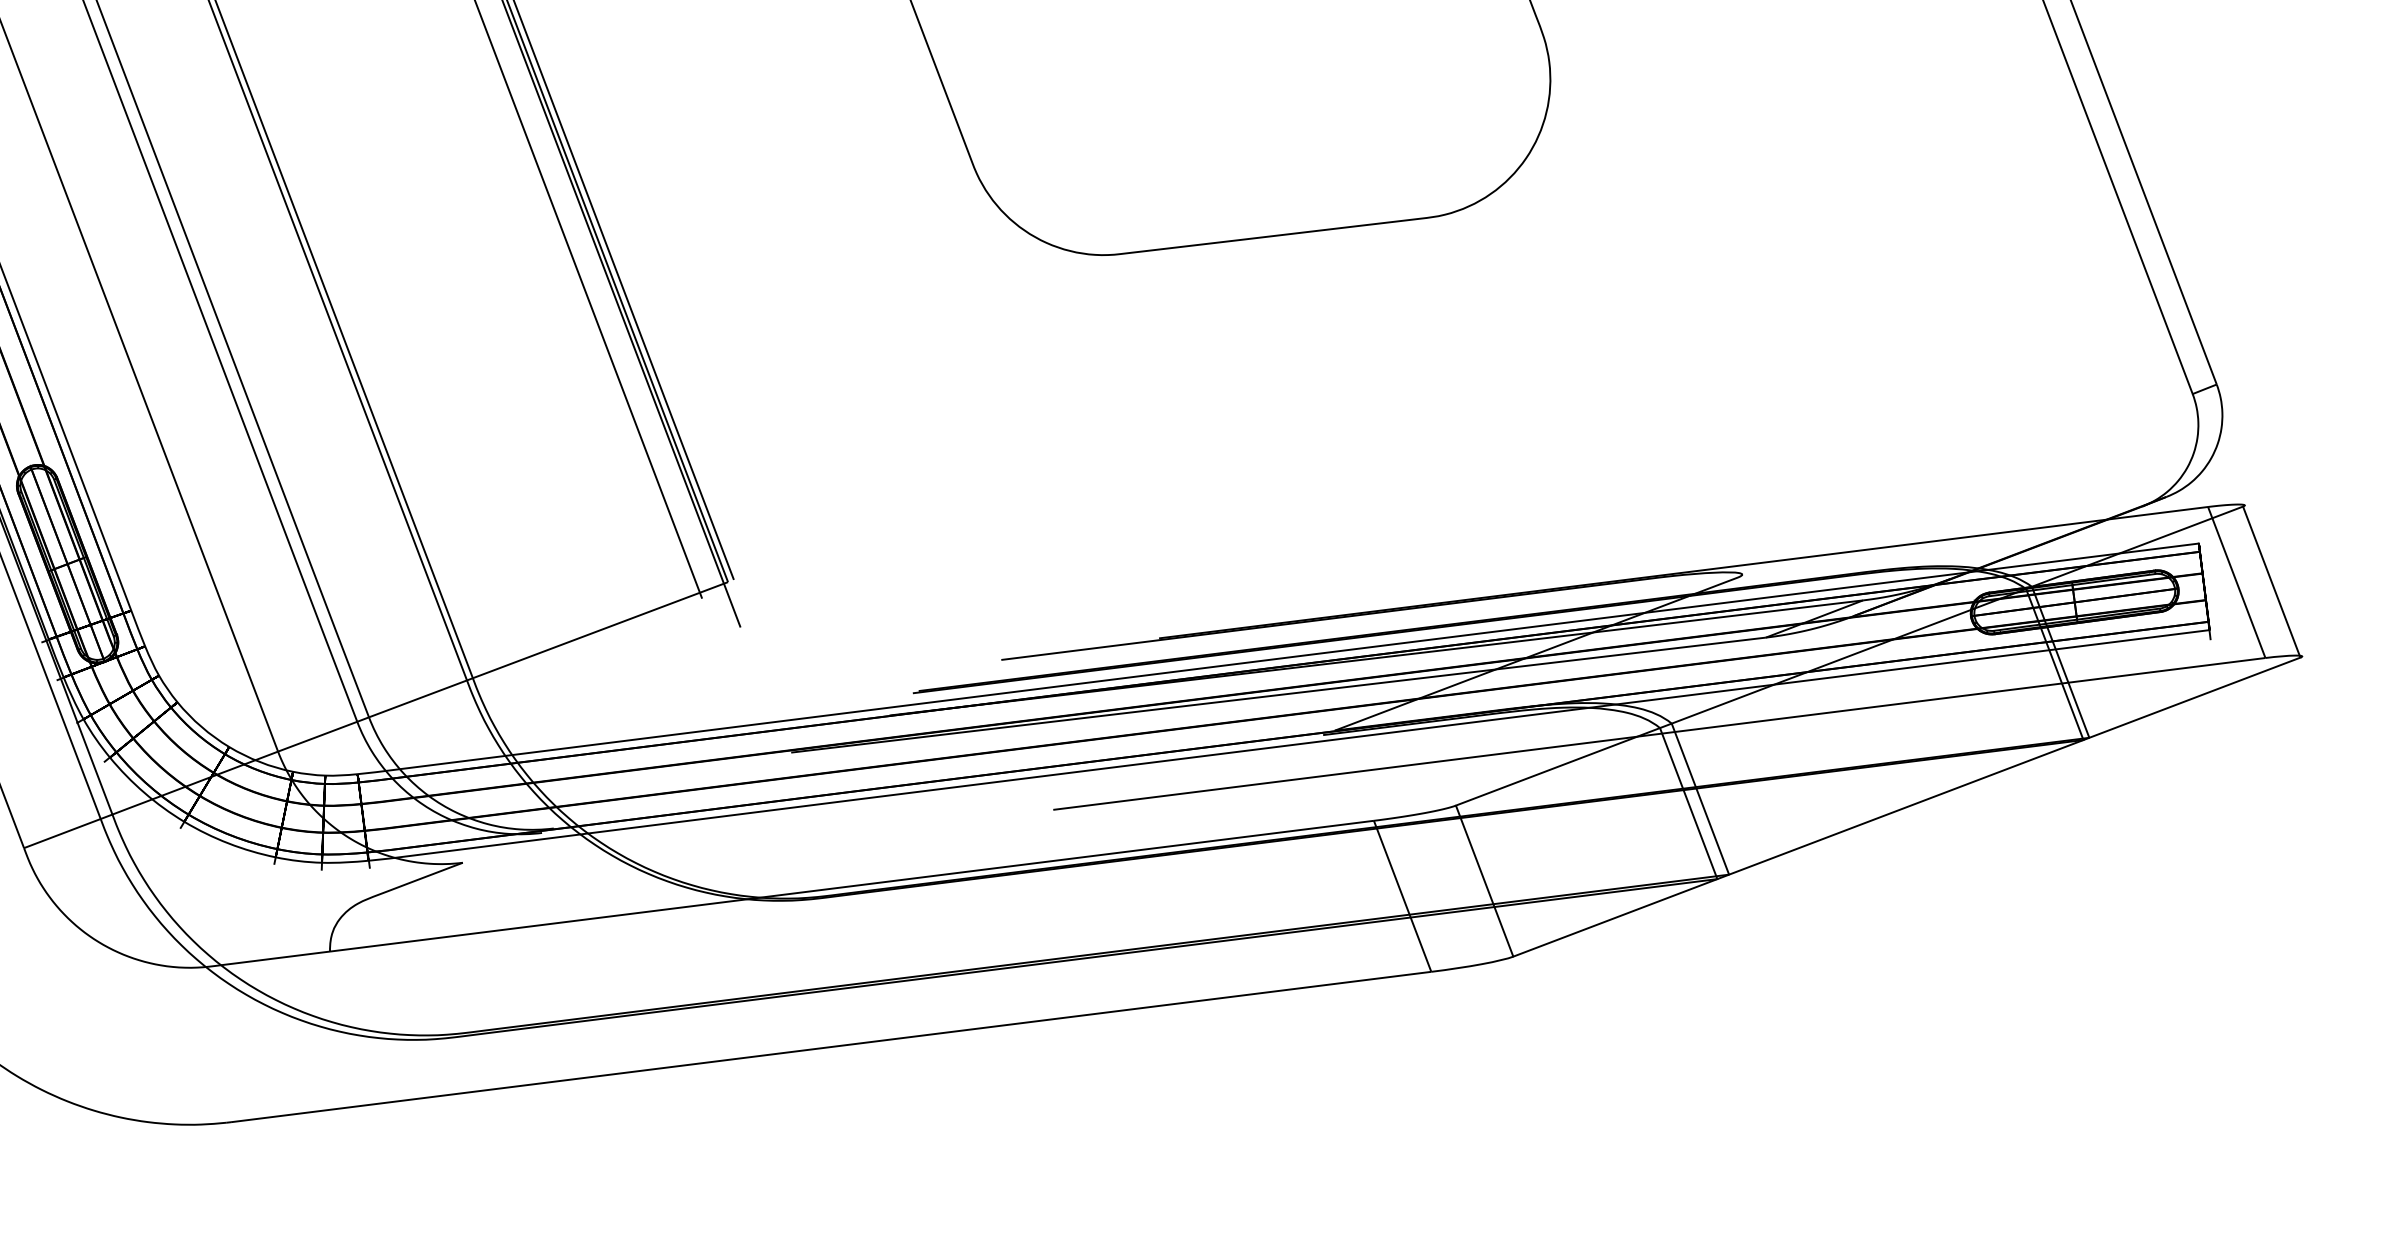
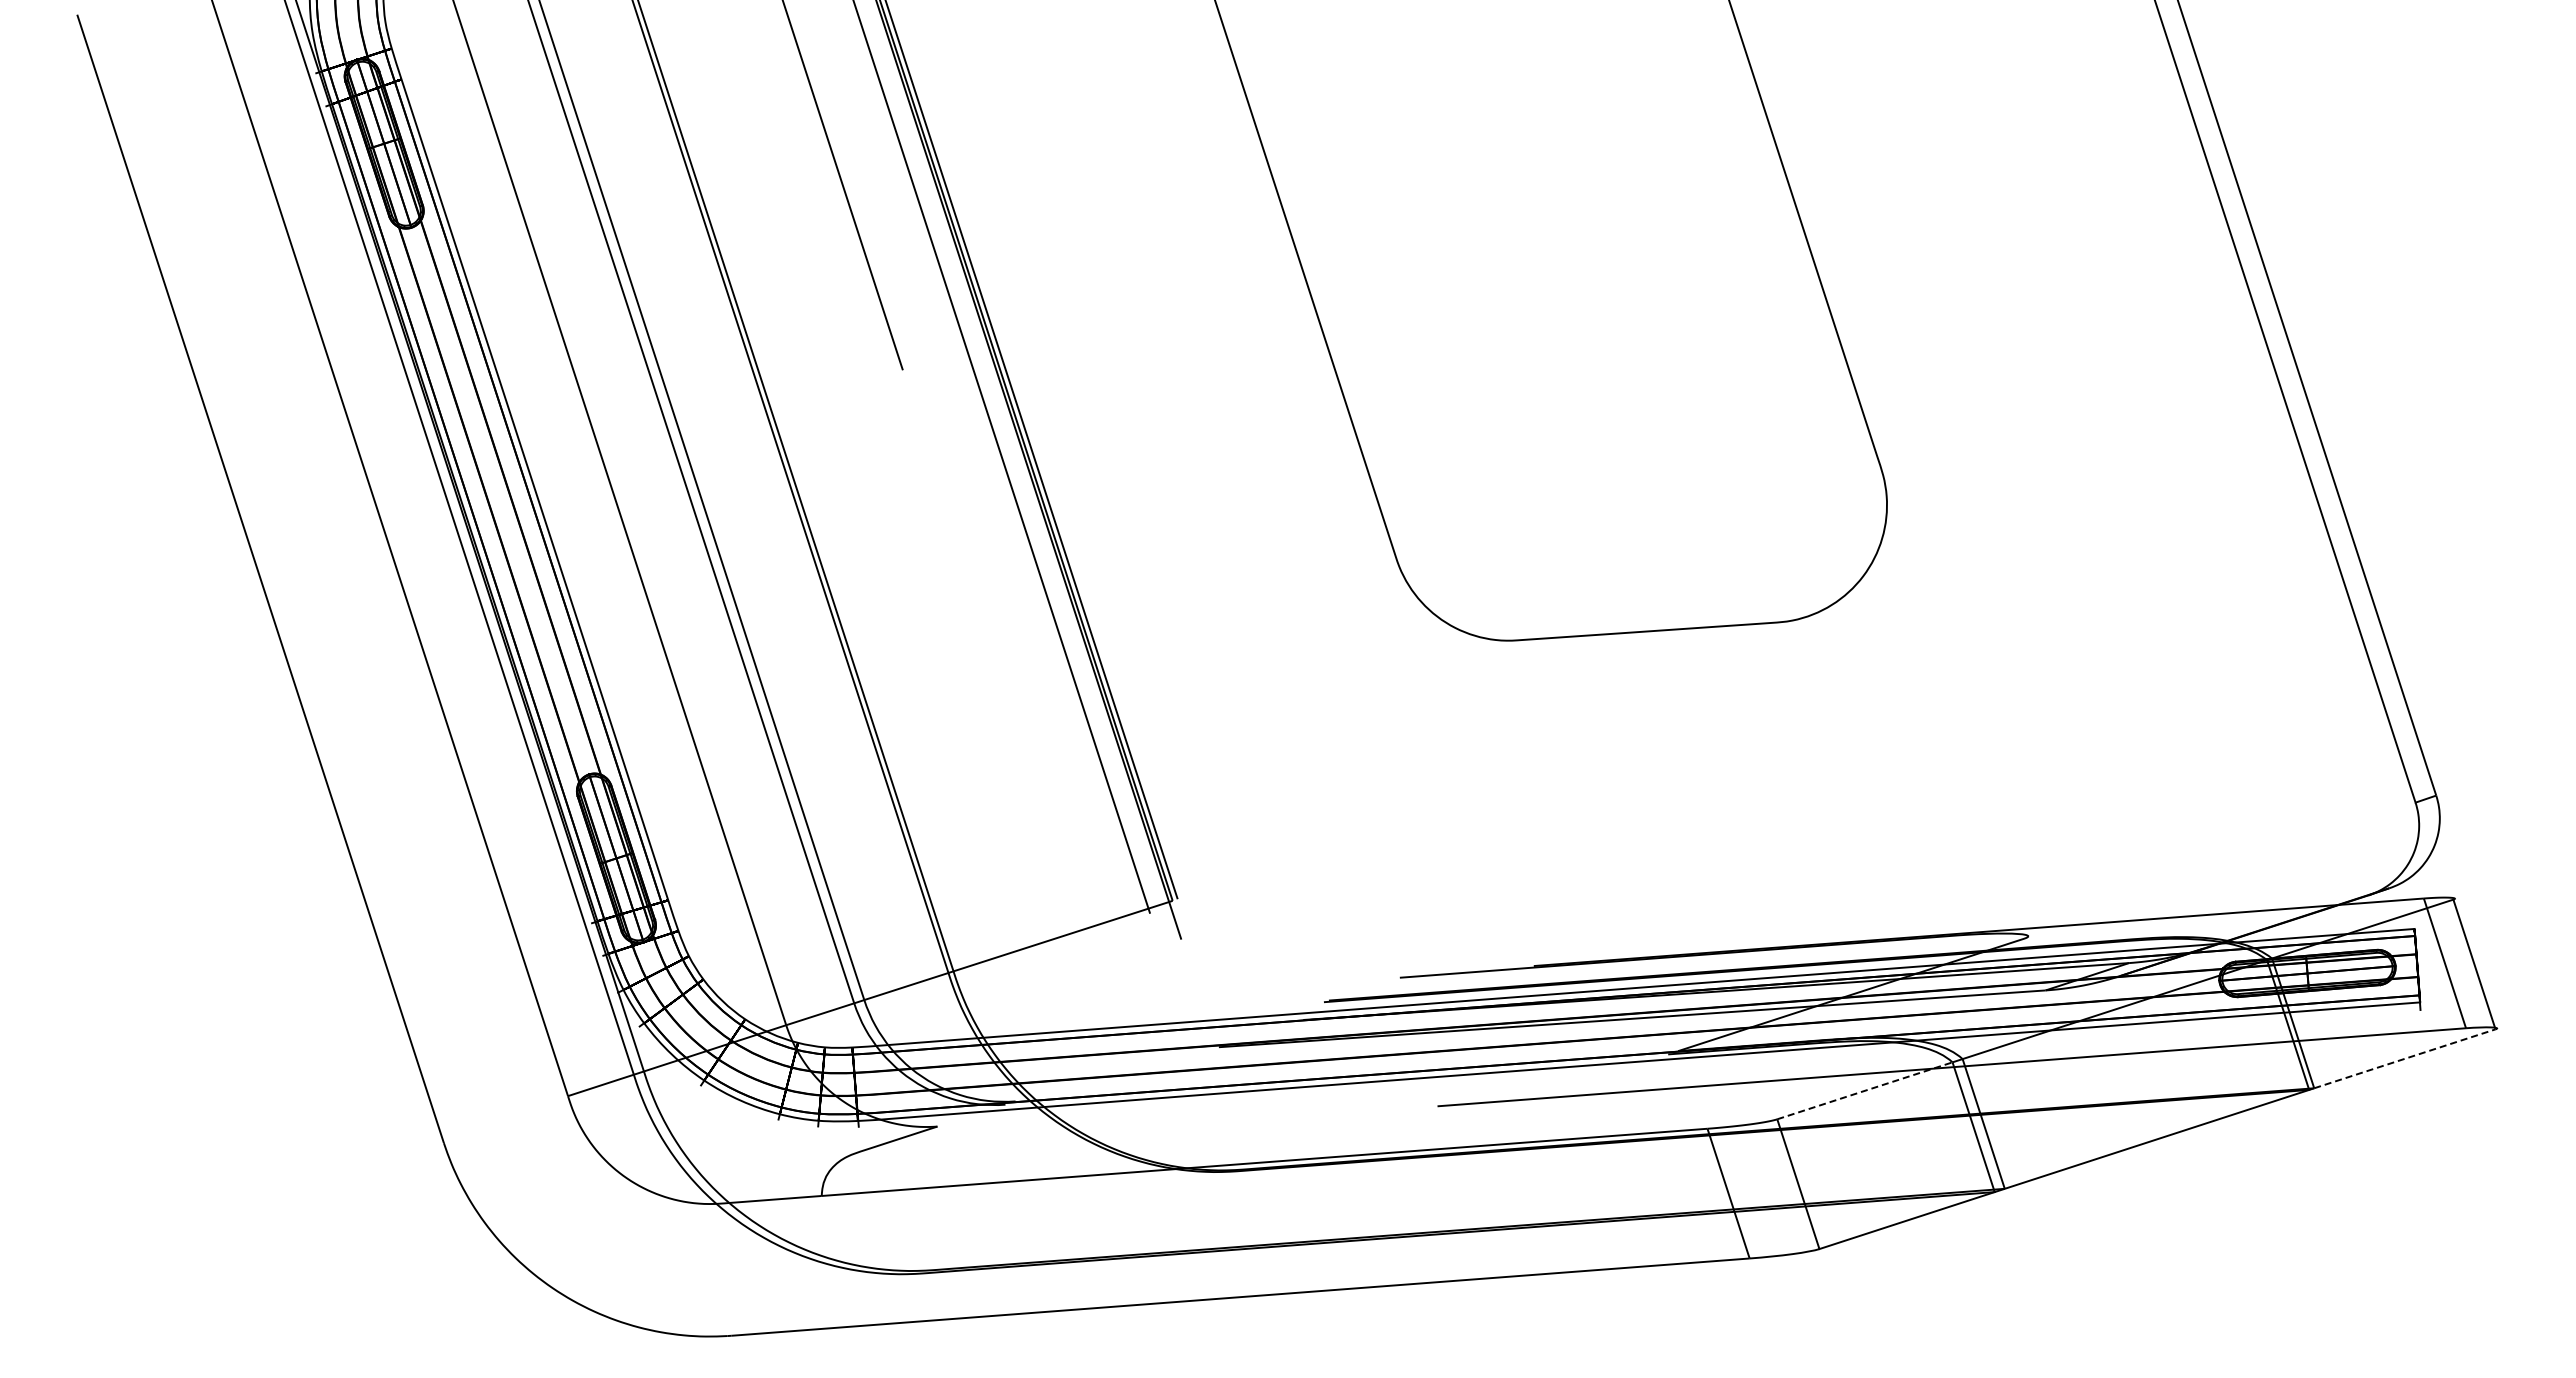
line: (2195, 697) -> (2405, 1058), solid -> dashed
line: (1558, 766) -> (1865, 1090), solid -> dashed

